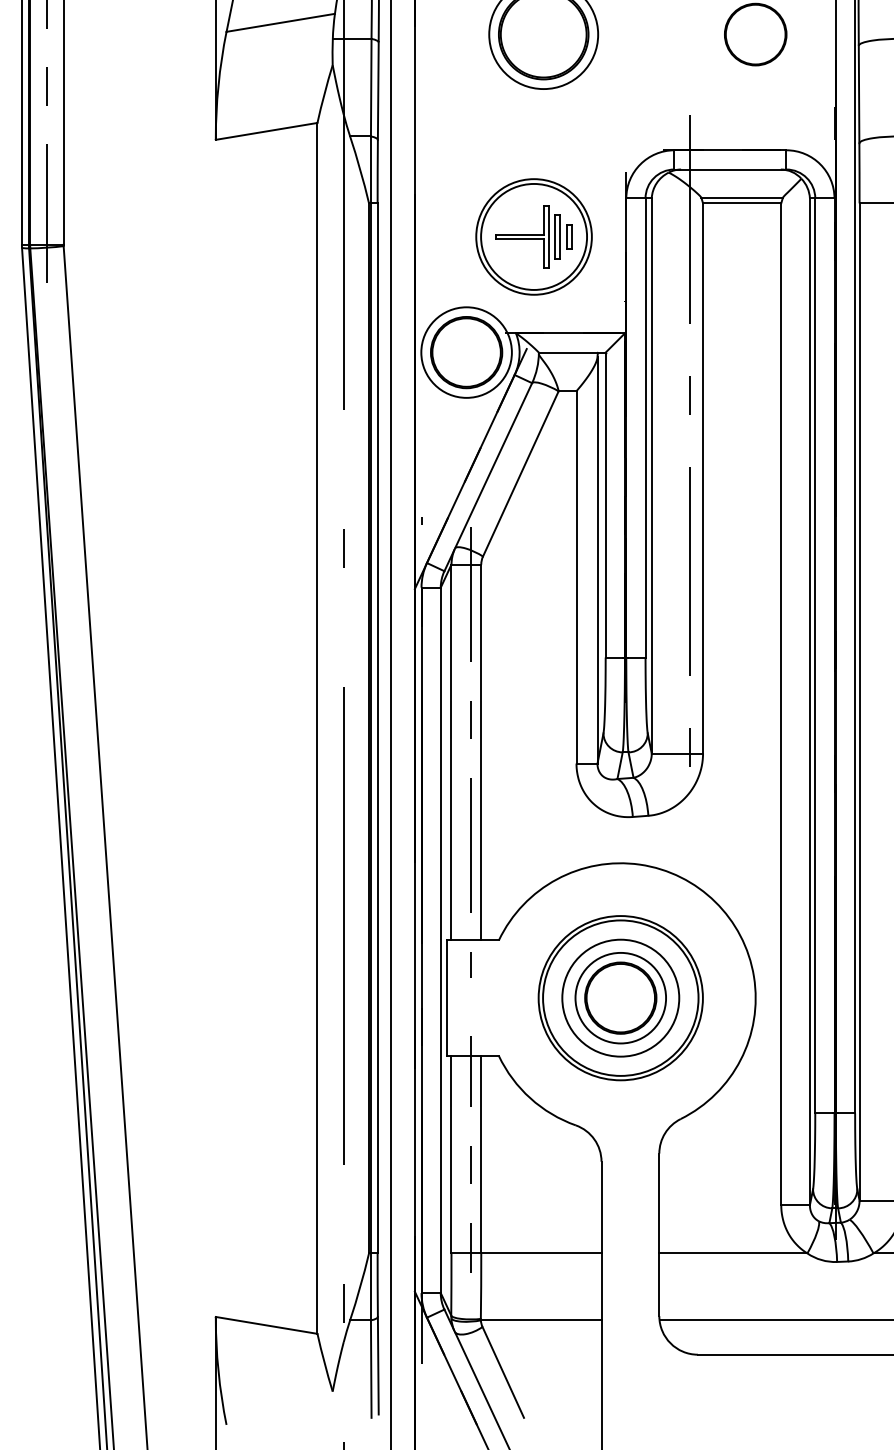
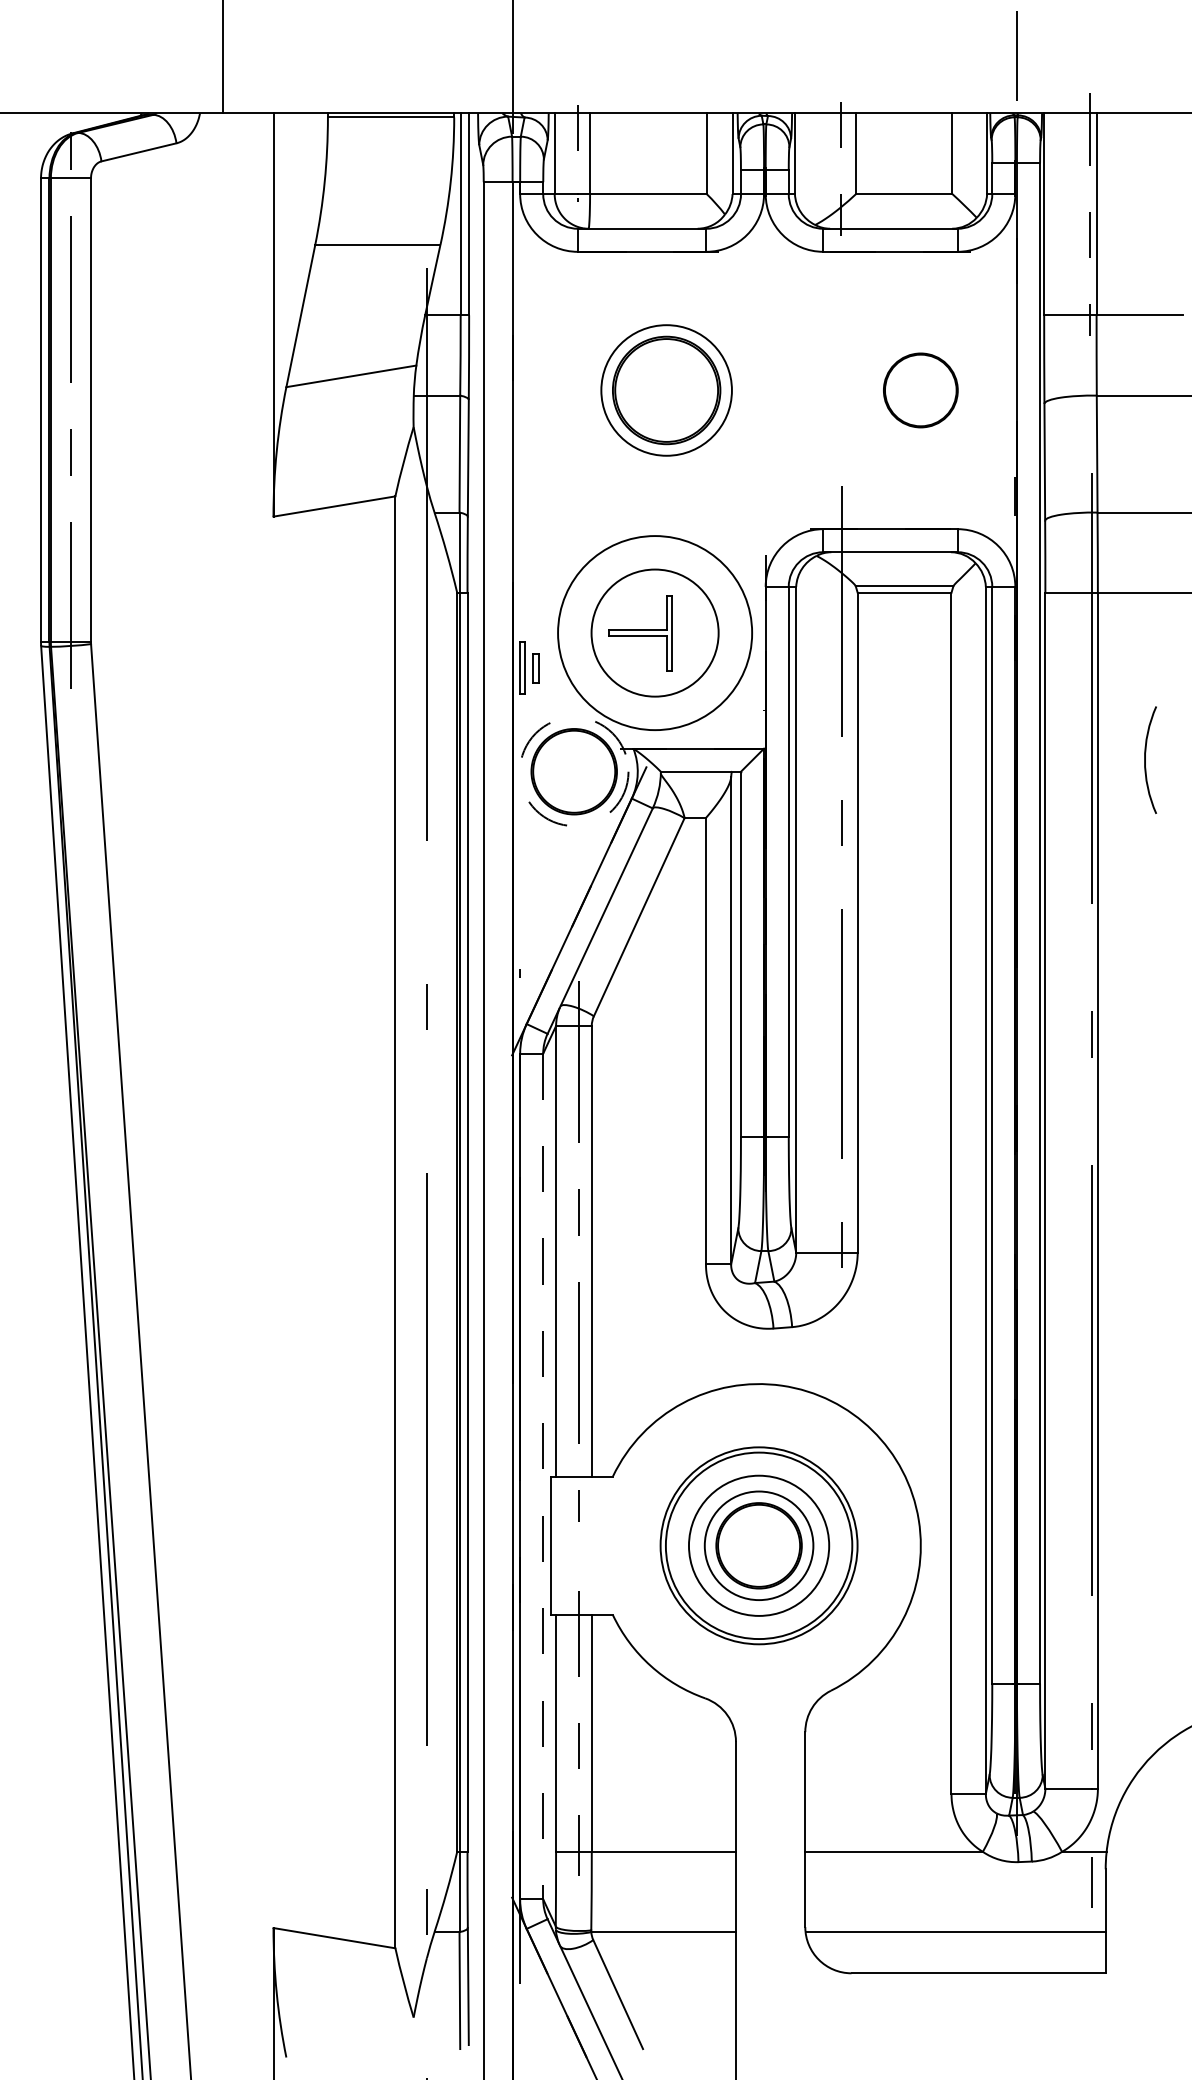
circle: (533, 236) -> (654, 632), size x1.4
part: (563, 236) -> (529, 667), moved
circle: (466, 352) -> (573, 771), solid -> dashed
line: (440, 940) -> (543, 1476), solid -> dashed

